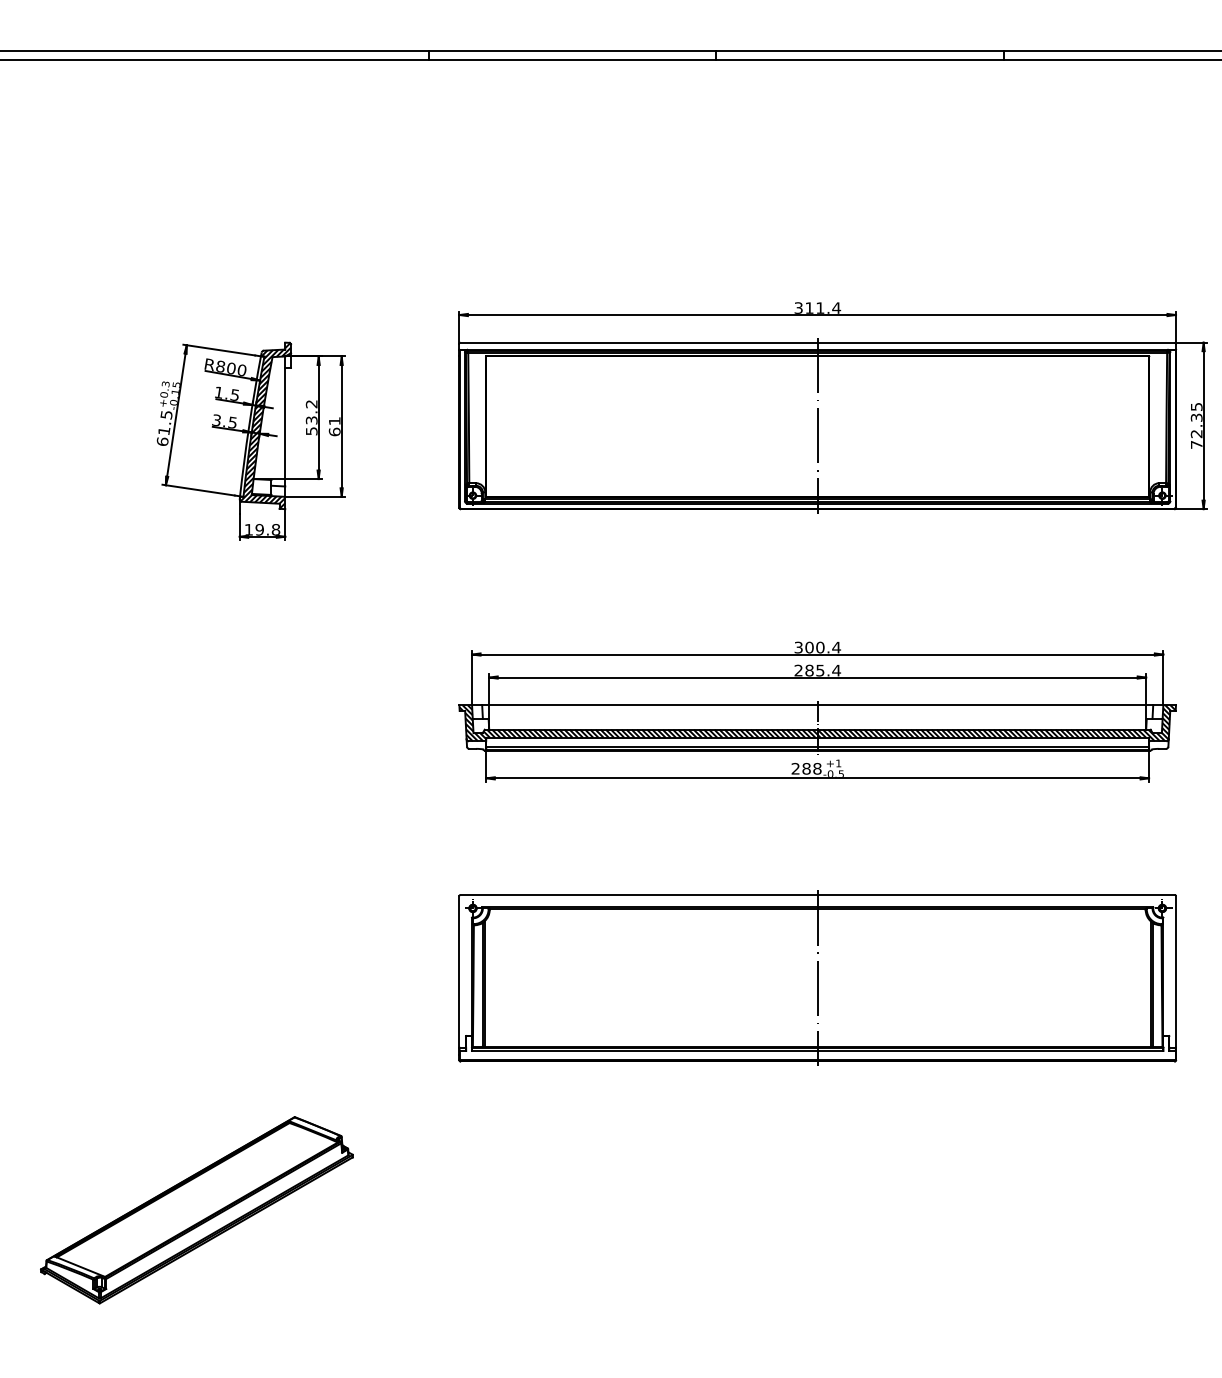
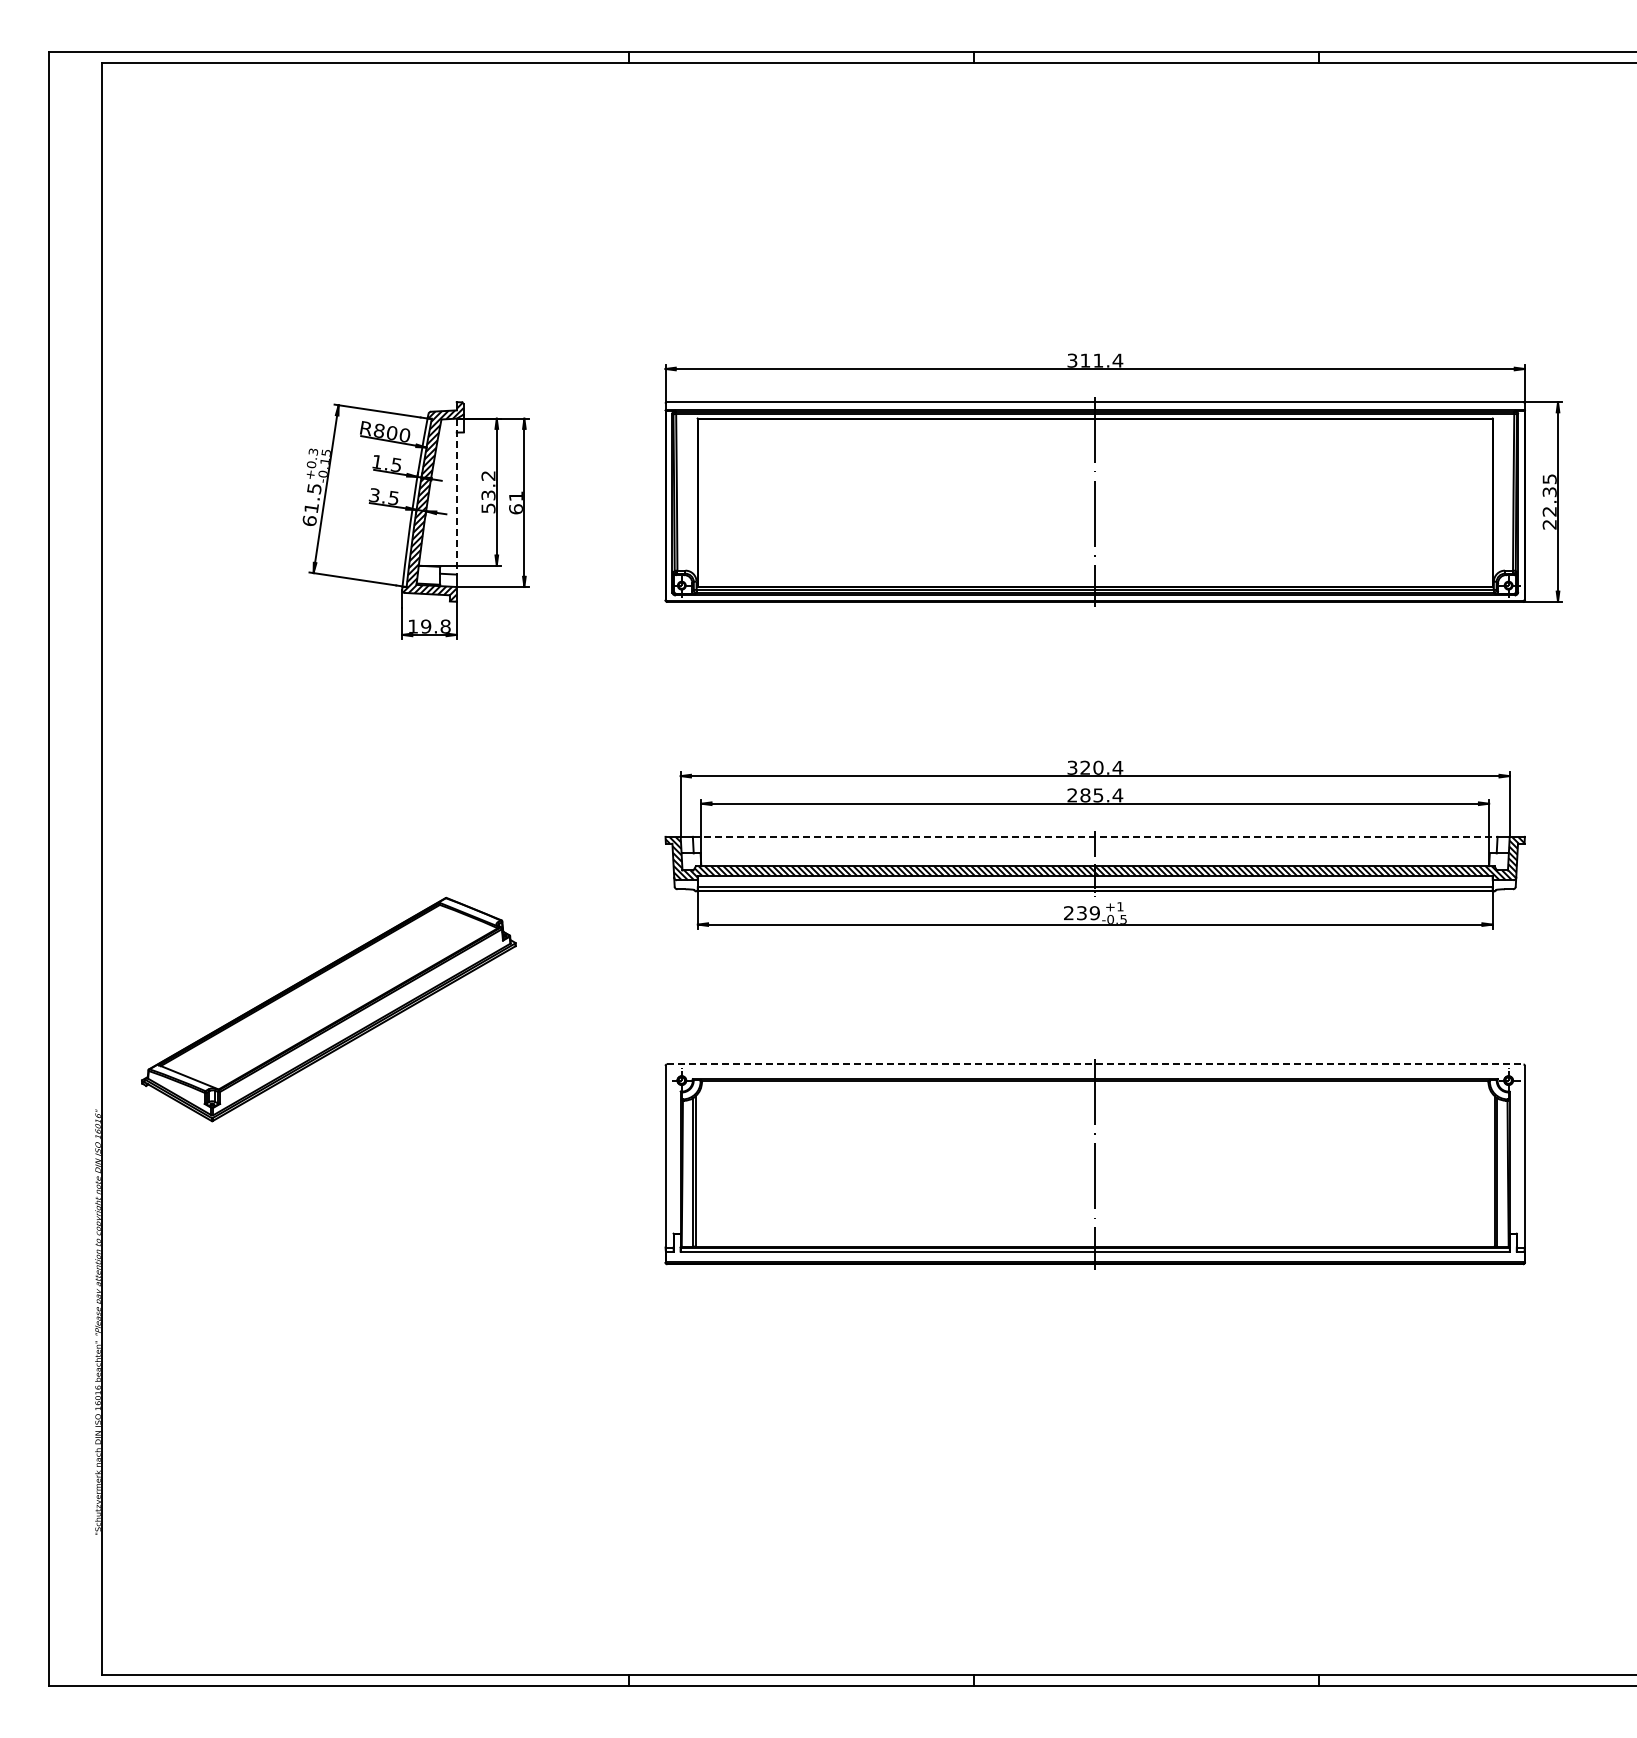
line: (285, 421) -> (456, 496), solid -> dashed
text: (1196, 444) -> (1549, 524), 72.35 -> 22.35
text: (809, 647) -> (1085, 767), 300.4 -> 320.4
line: (817, 704) -> (1095, 836), solid -> dashed
text: (811, 769) -> (1087, 913), 288 -> 239
line: (817, 895) -> (1095, 1064), solid -> dashed
part: (196, 1210) -> (328, 1009), moved

